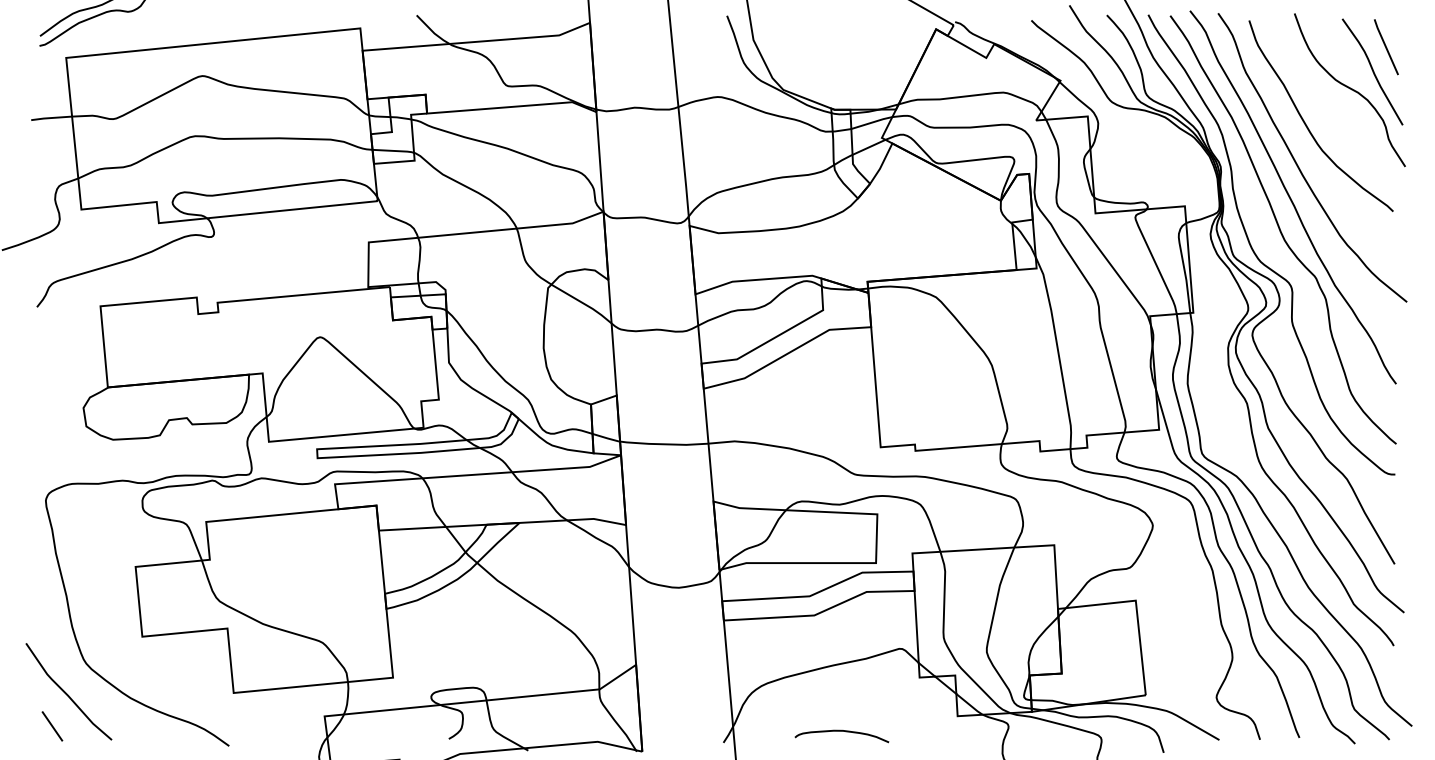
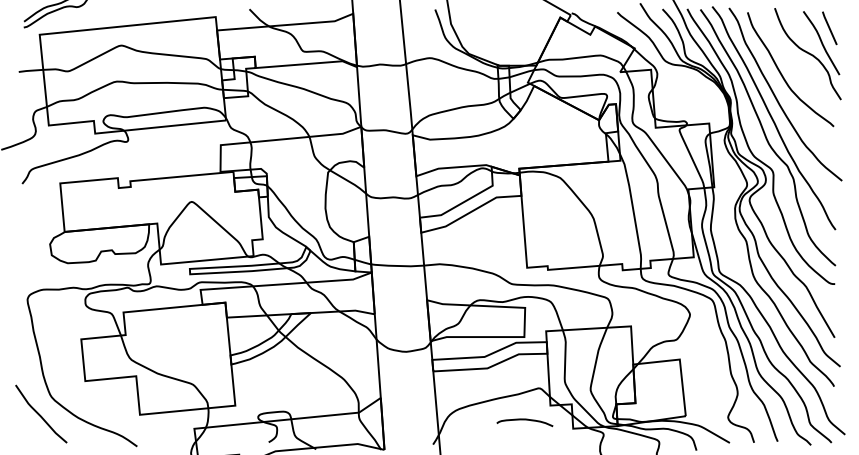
line: (52, 725) -> (31, 434), removed
curve: (841, 732) -> (524, 420), moved

